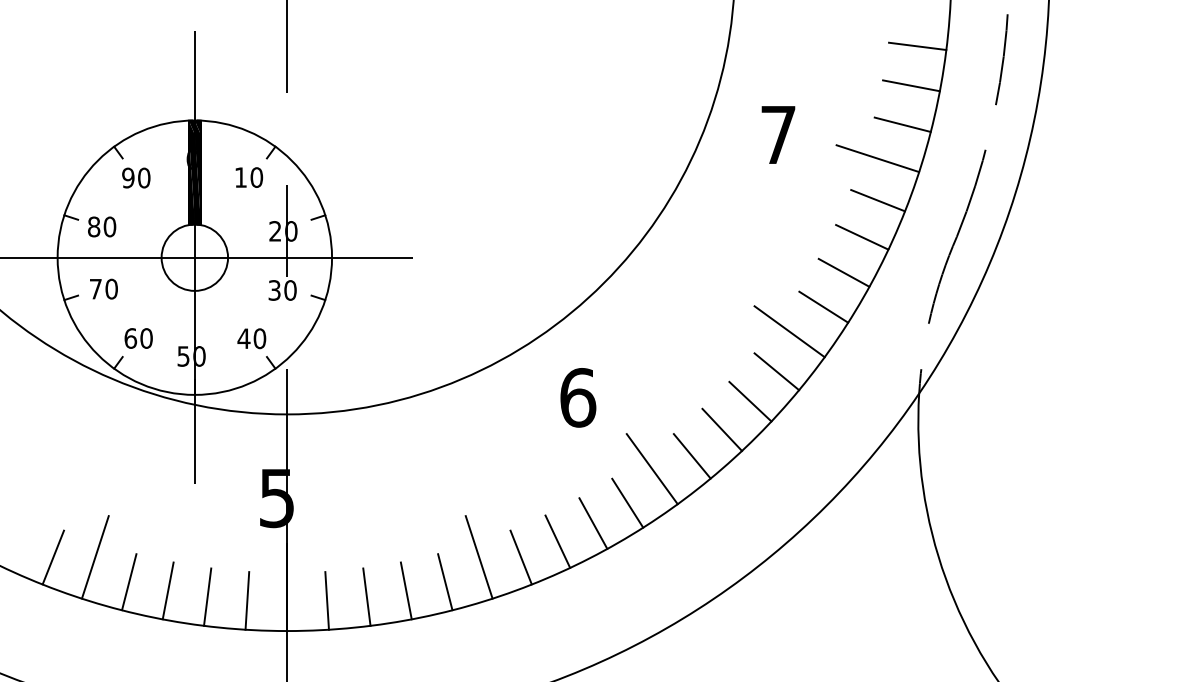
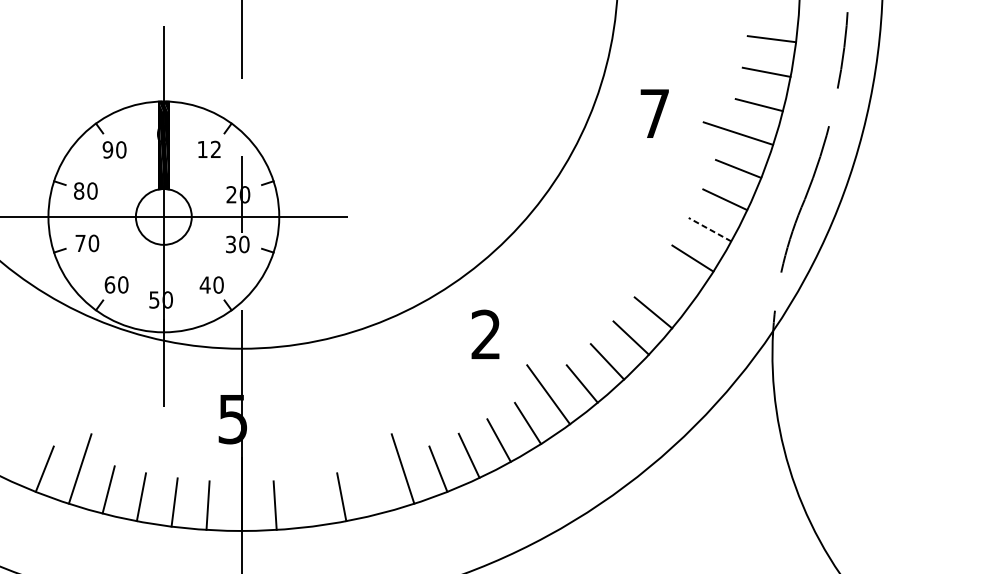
text: (256, 177) -> (215, 149), 10 -> 12
line: (844, 272) -> (710, 229), solid -> dashed
line: (789, 331) -> (664, 279), removed
text: (578, 397) -> (486, 334), 6 -> 2
line: (445, 582) -> (374, 490), removed
line: (366, 596) -> (308, 501), removed

